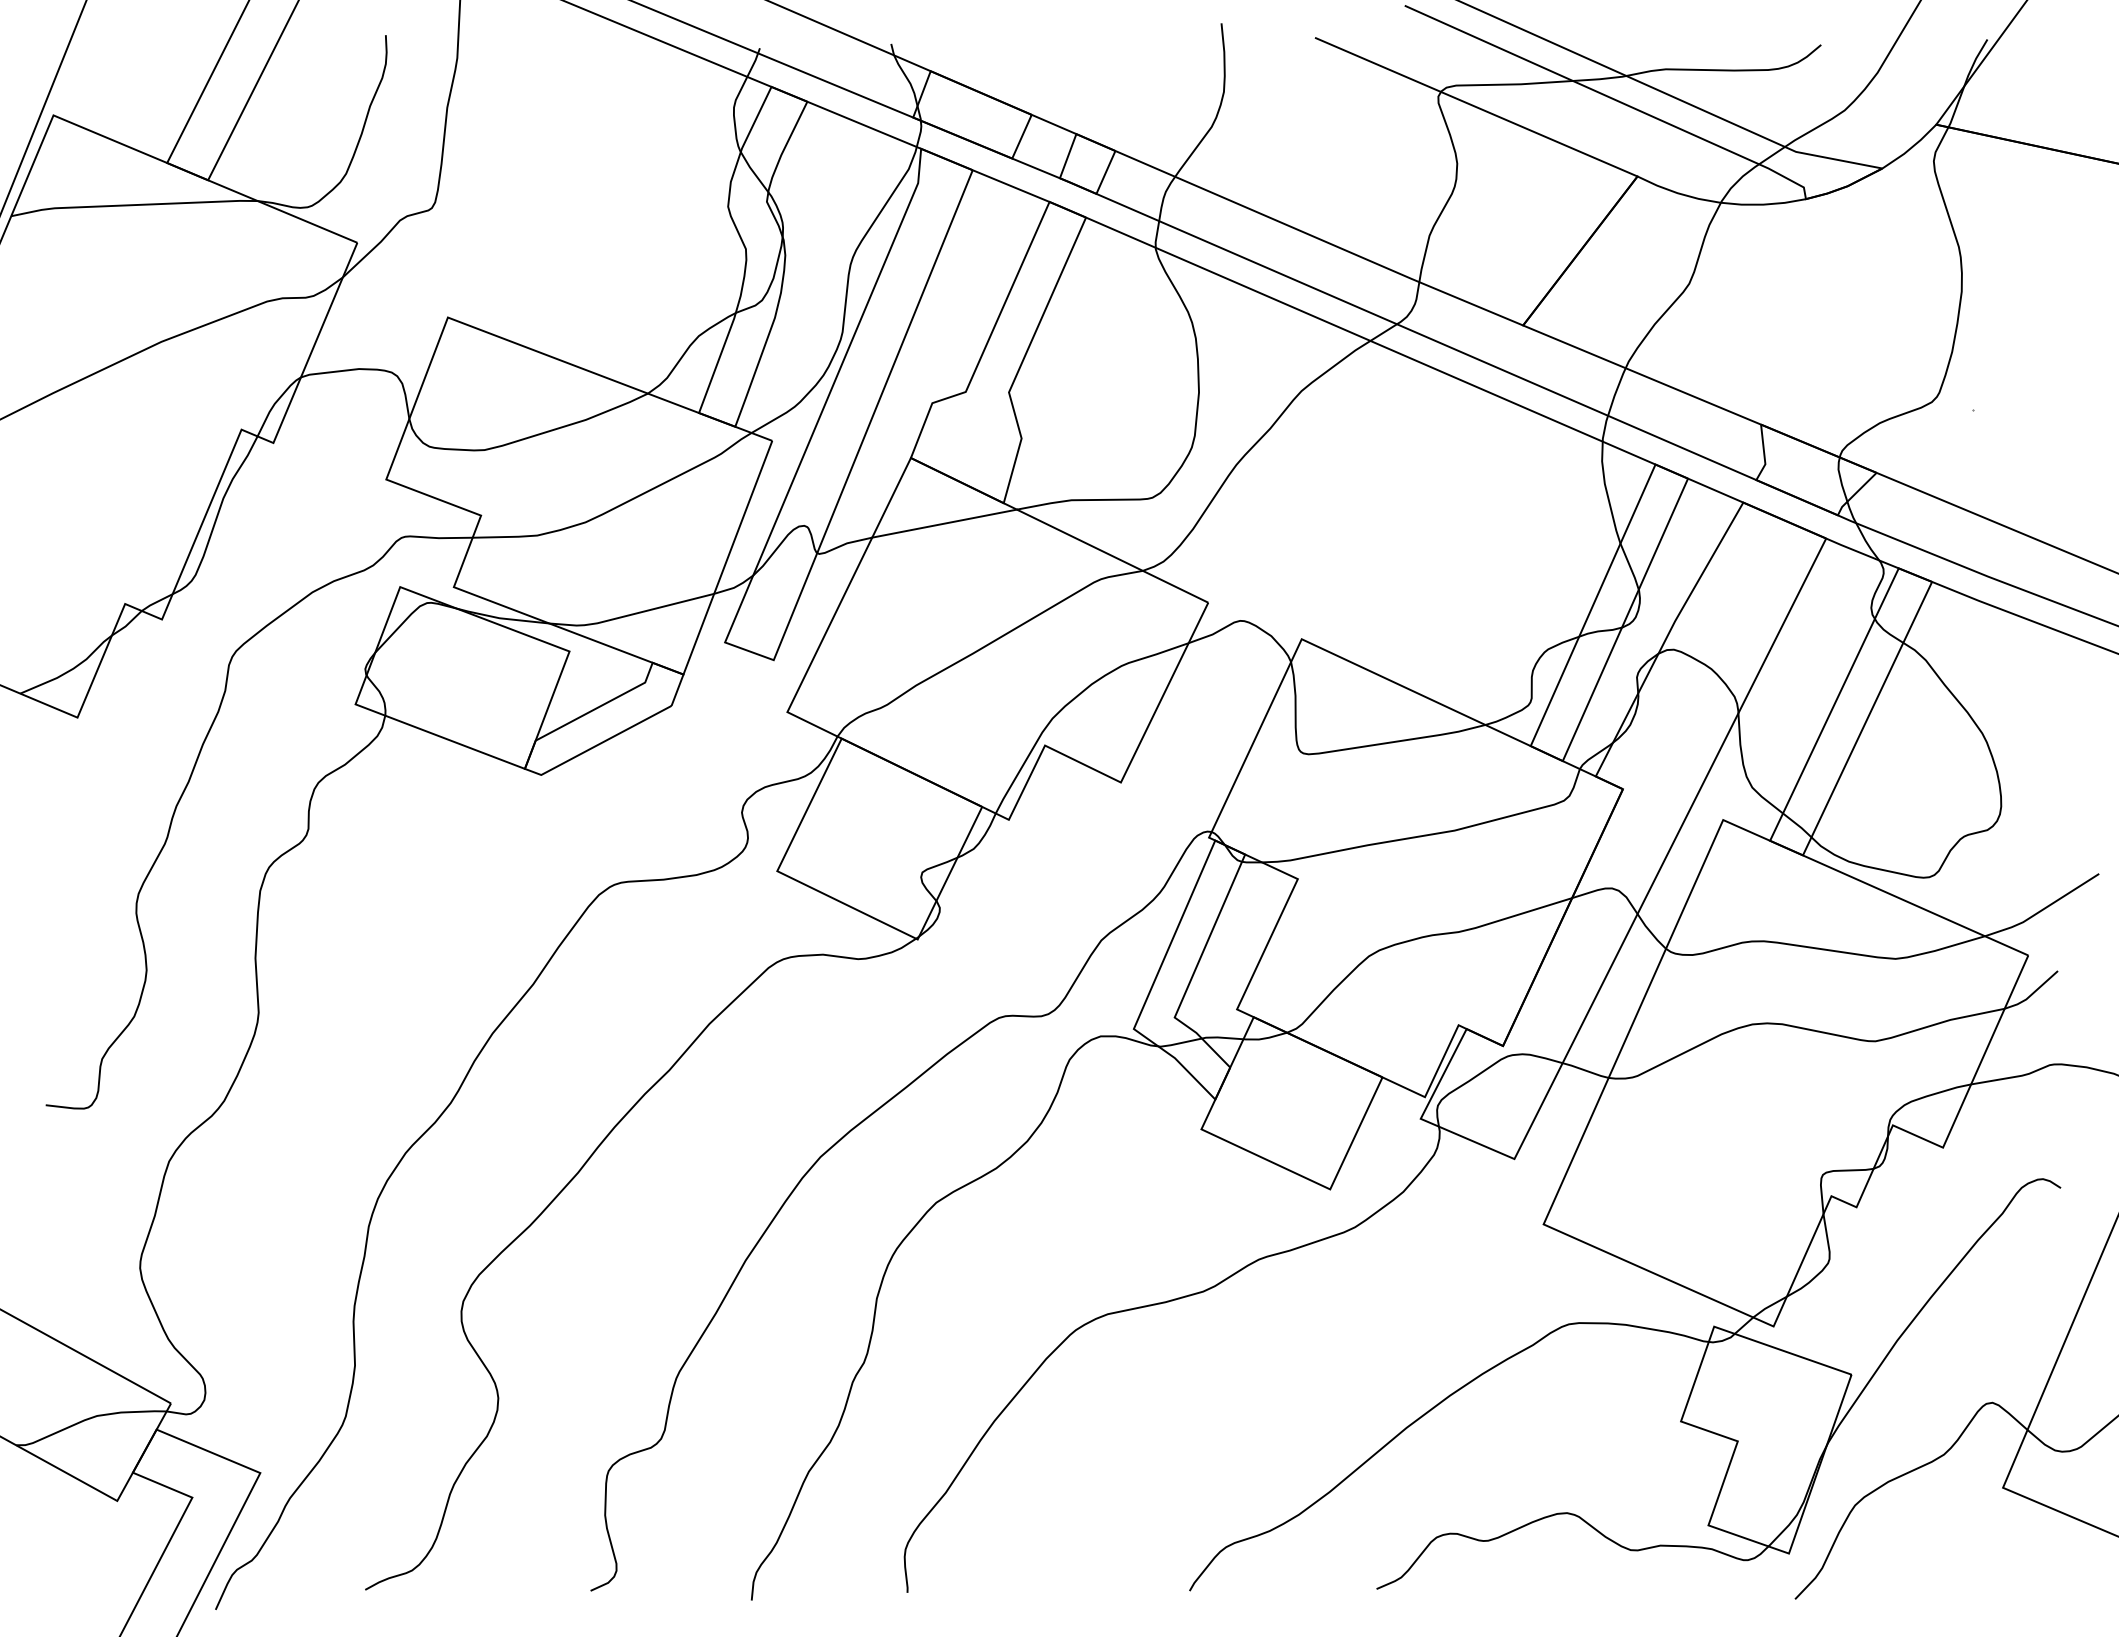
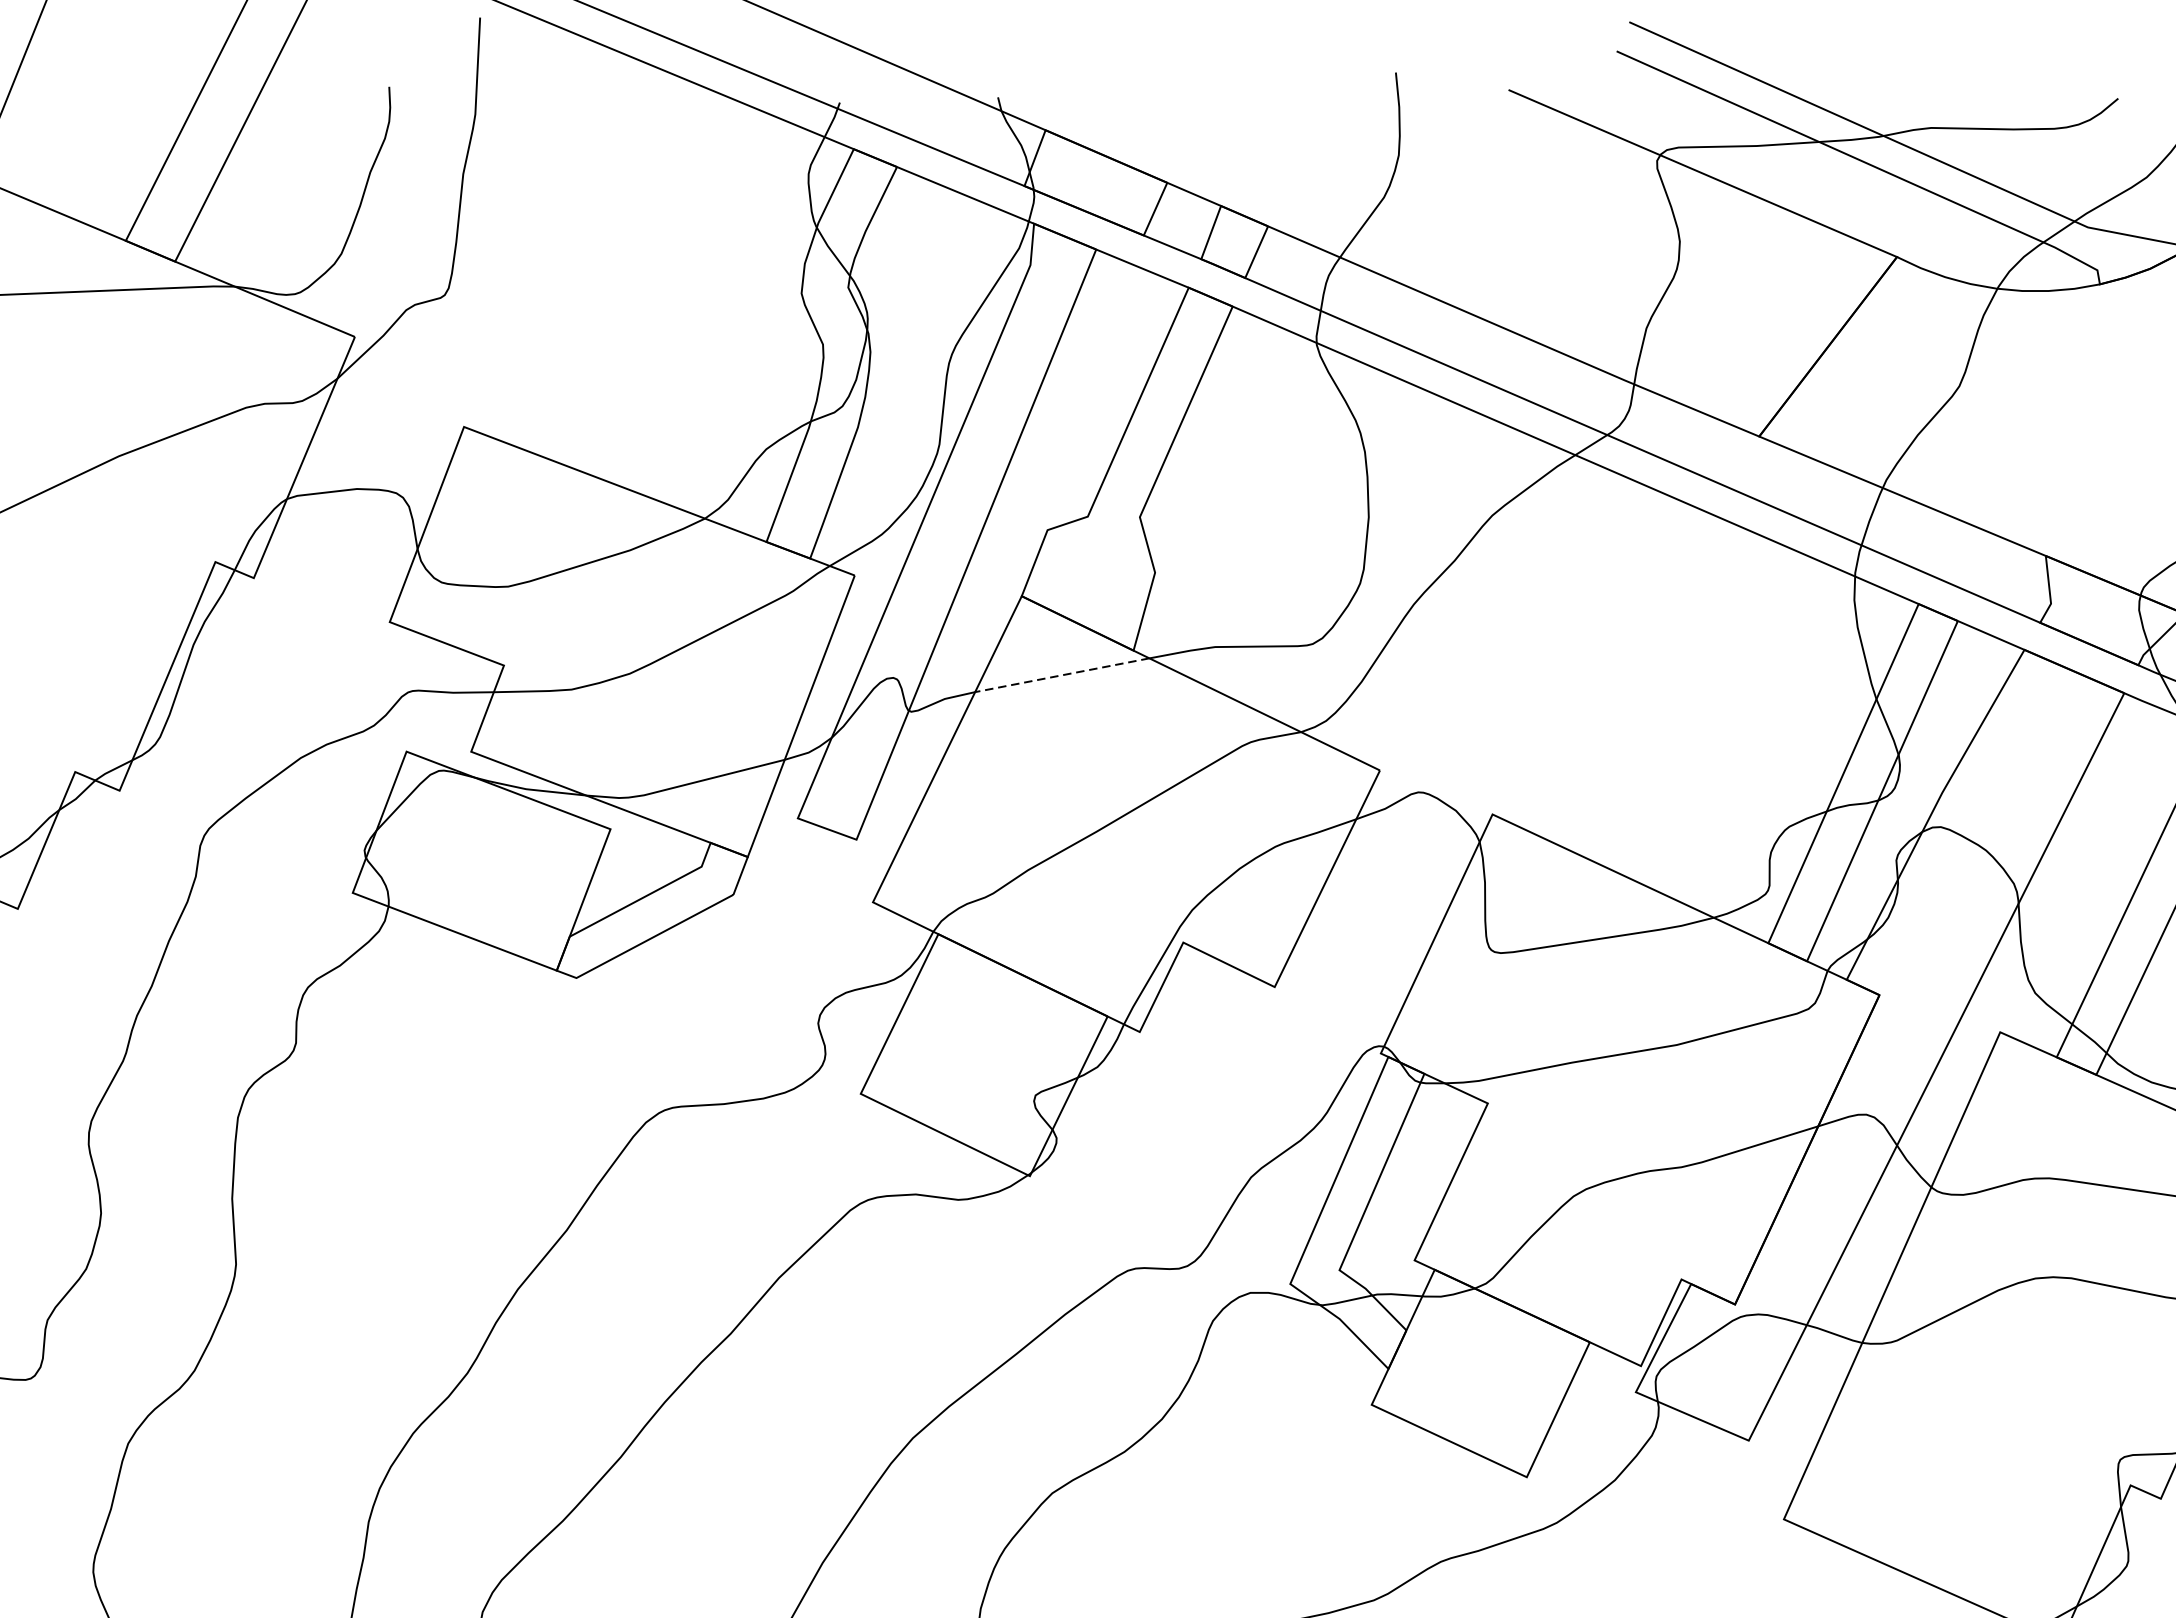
line: (944, 523) -> (1062, 675), solid -> dashed

